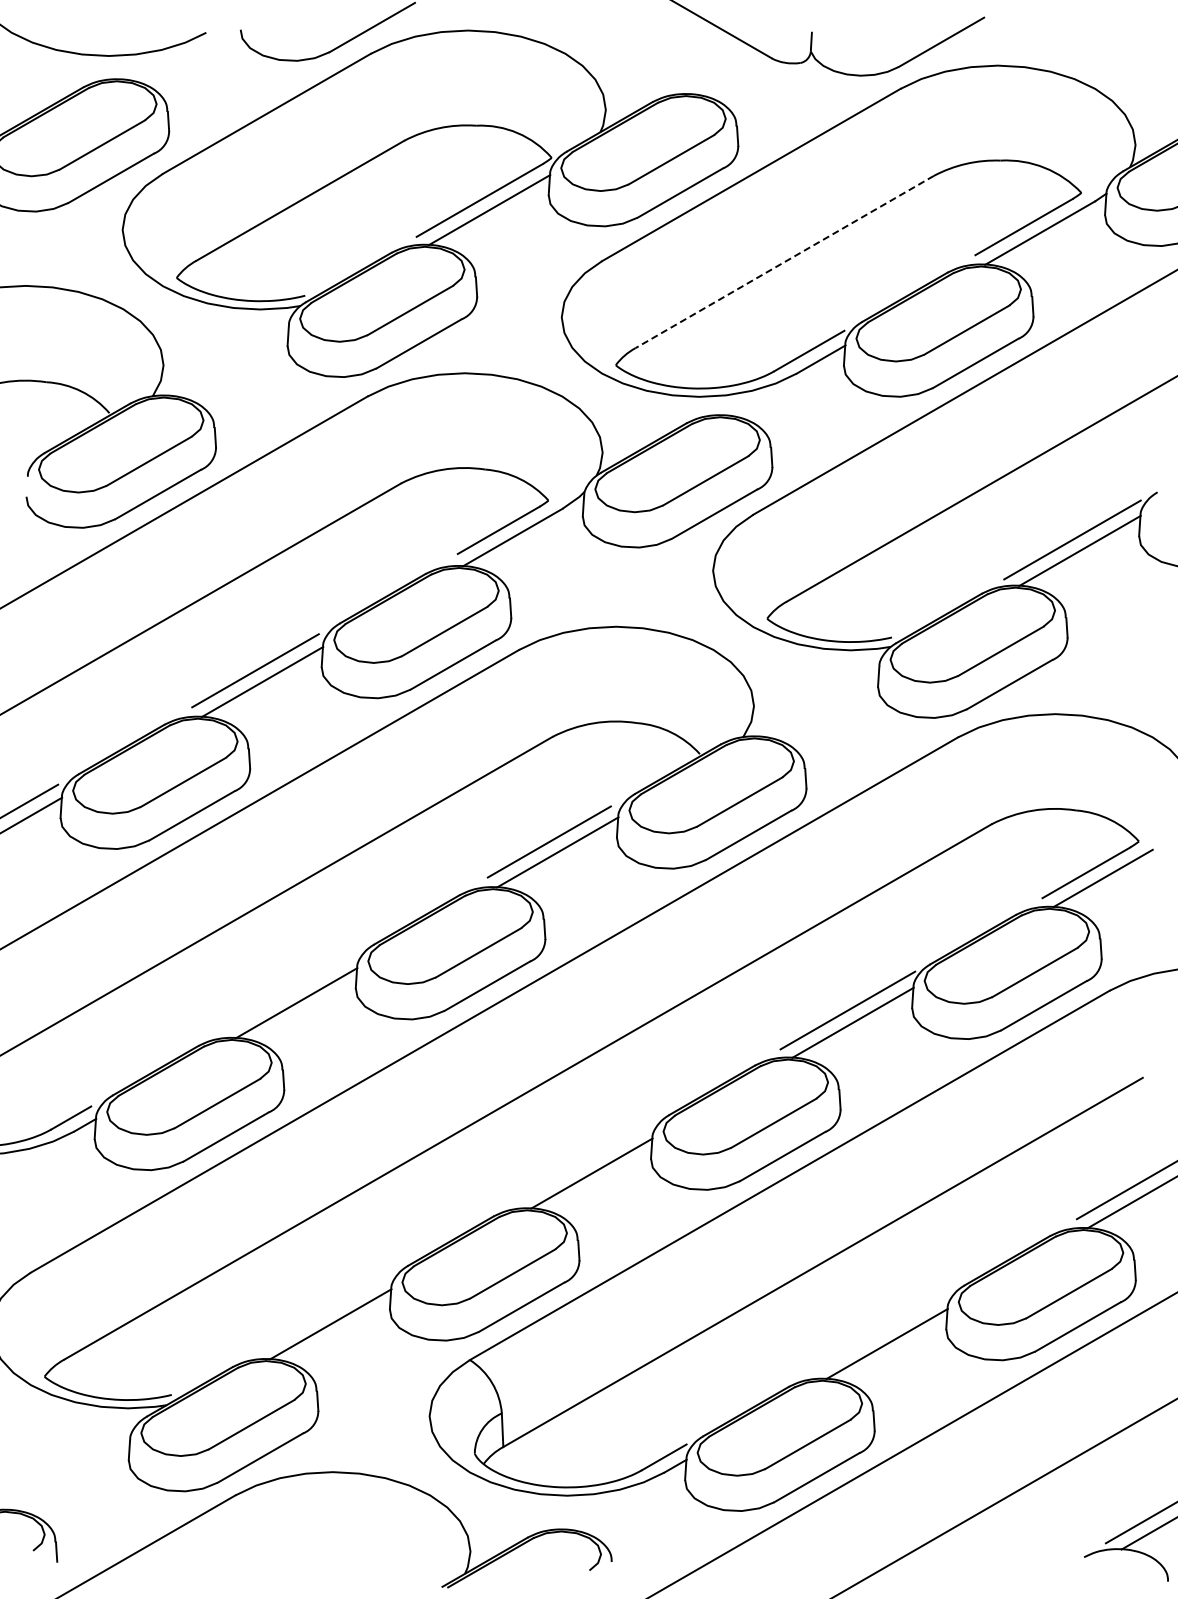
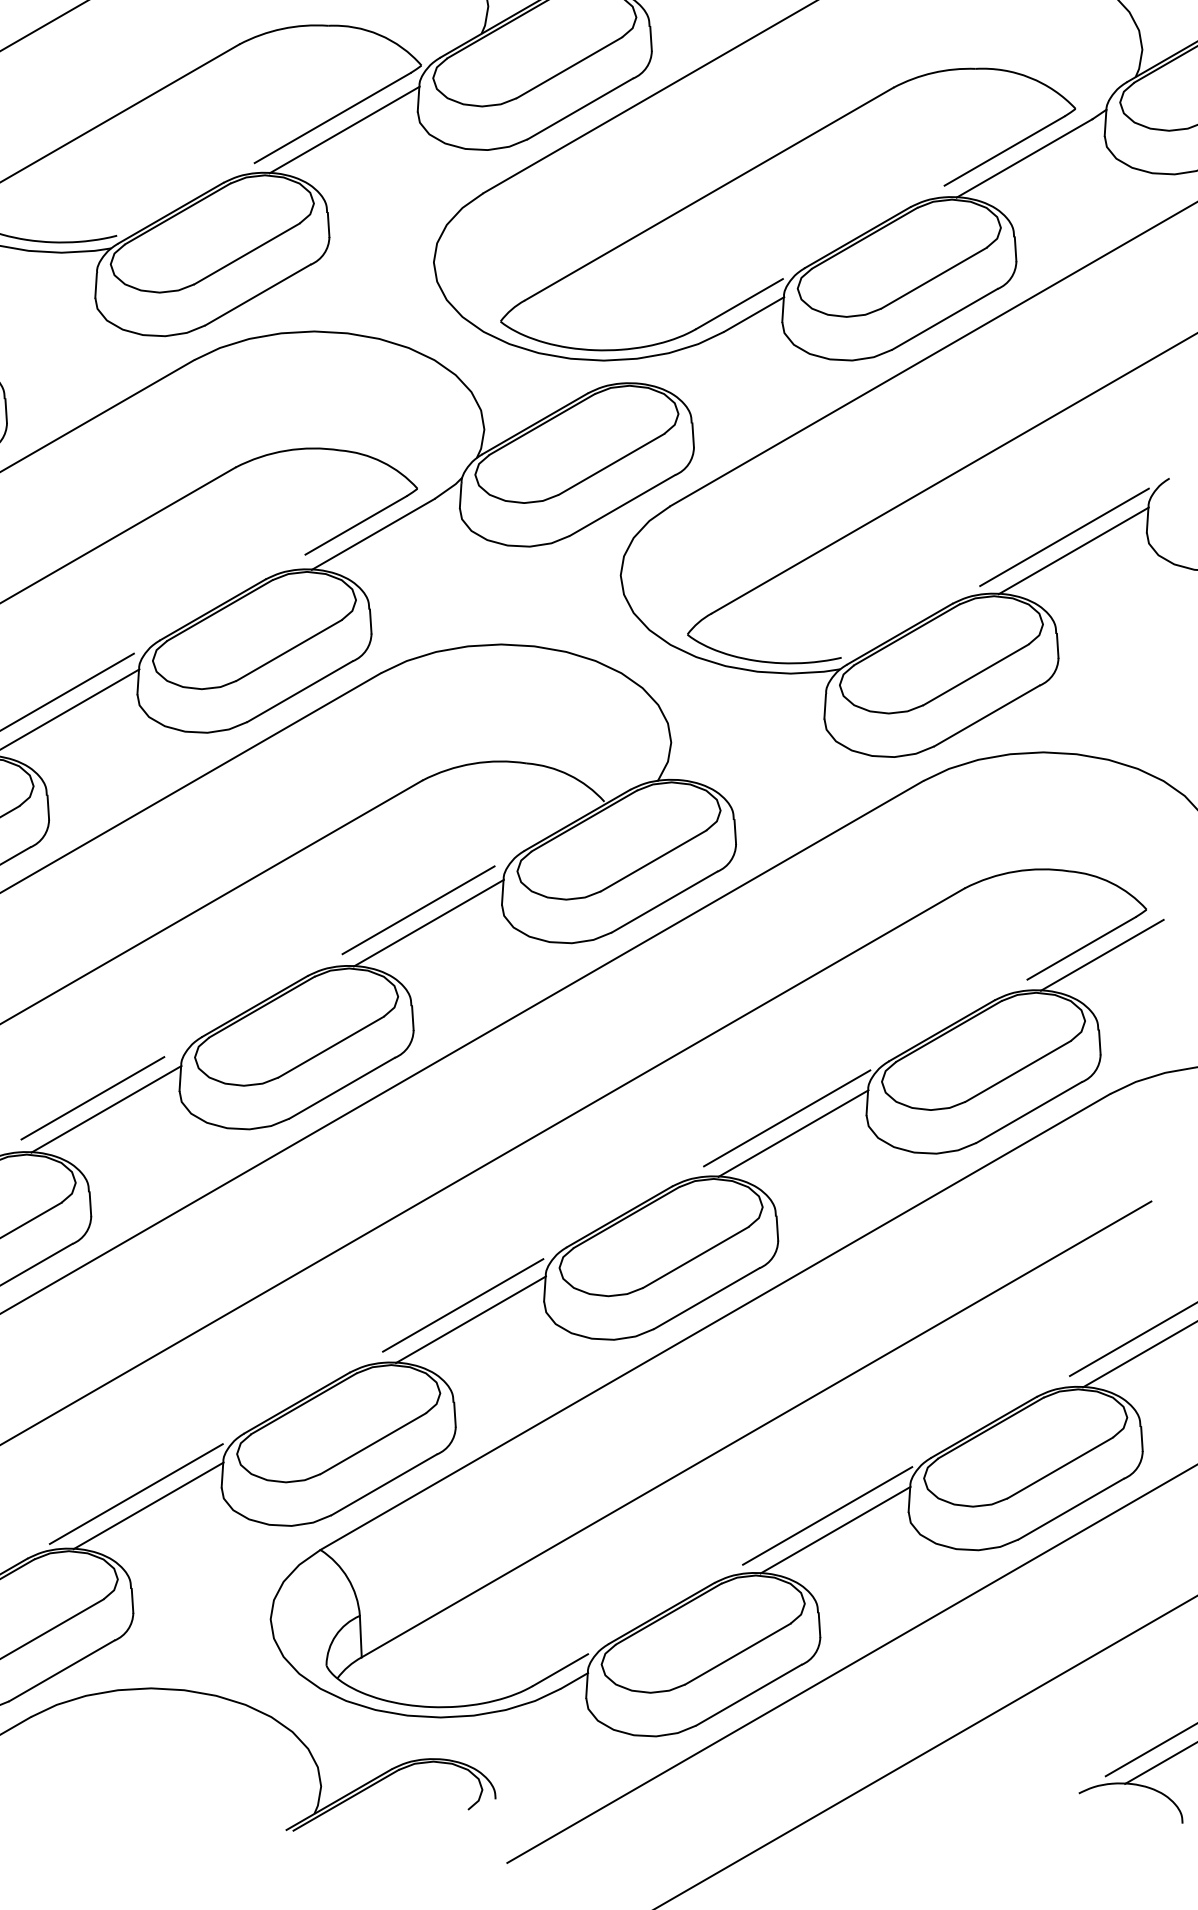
line: (784, 262) -> (708, 194), dashed -> solid
line: (285, 993) -> (92, 1097), added
line: (585, 1161) -> (463, 1304), added
line: (320, 1314) -> (135, 1493), added
line: (880, 1332) -> (827, 1515), added

